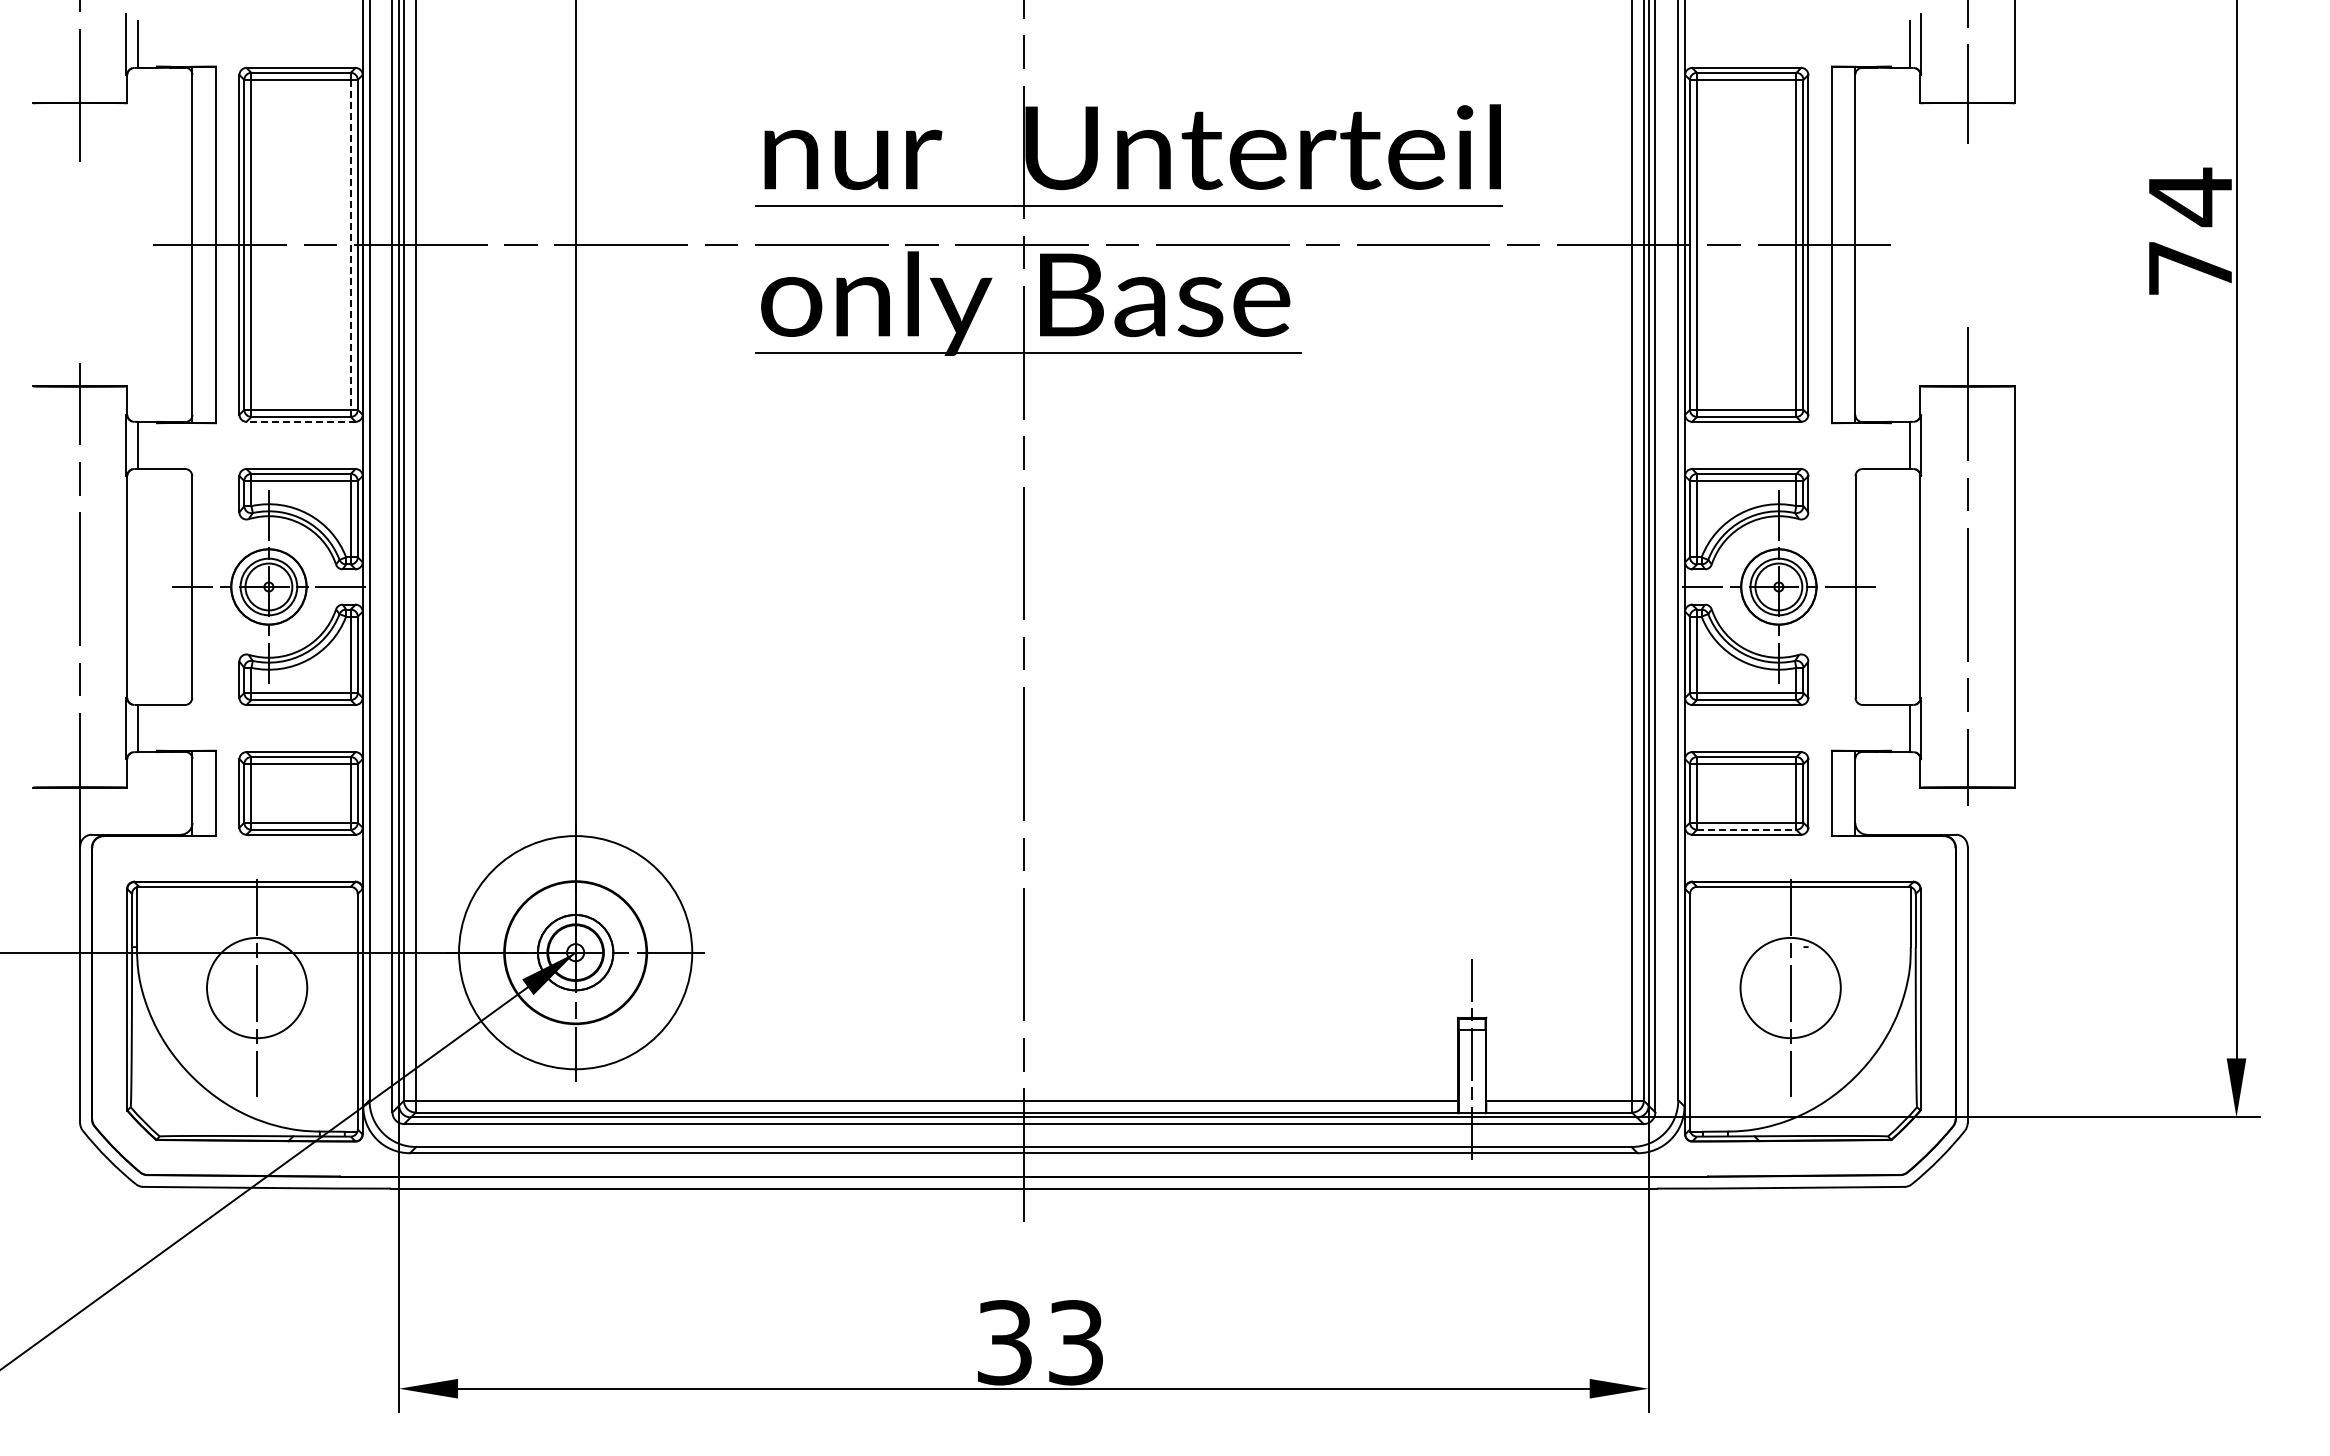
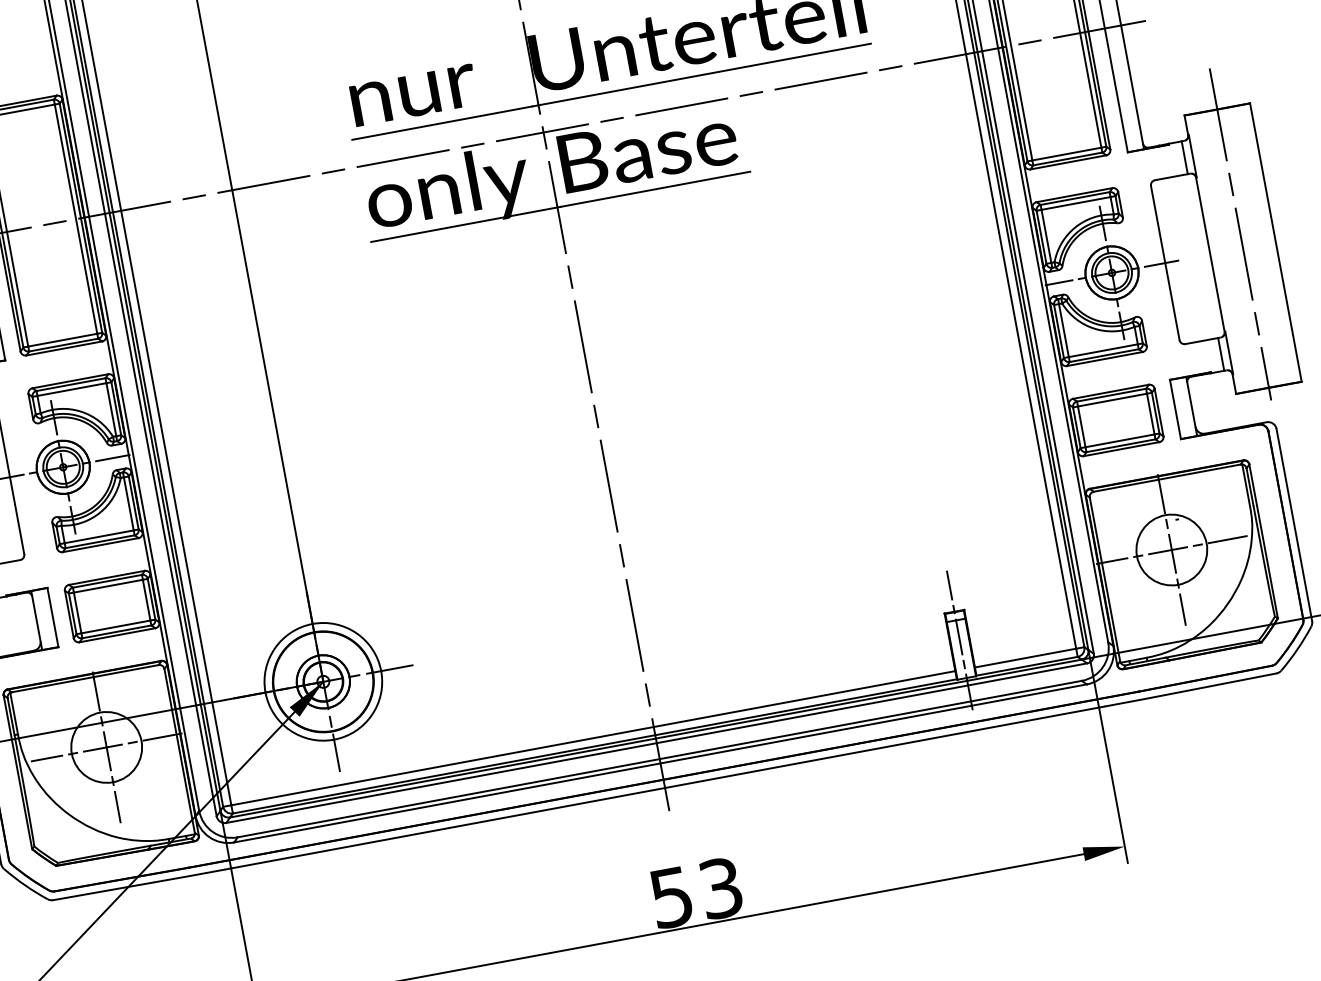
line: (350, 244) -> (75, 218), dashed -> solid
line: (301, 421) -> (64, 348), dashed -> solid
line: (1746, 829) -> (1120, 445), dashed -> solid
circle: (575, 952) -> (323, 681), size x0.71
line: (257, 988) -> (107, 747), added
line: (1790, 988) -> (1171, 550), added
text: (1004, 1342) -> (671, 897), 33 -> 53

